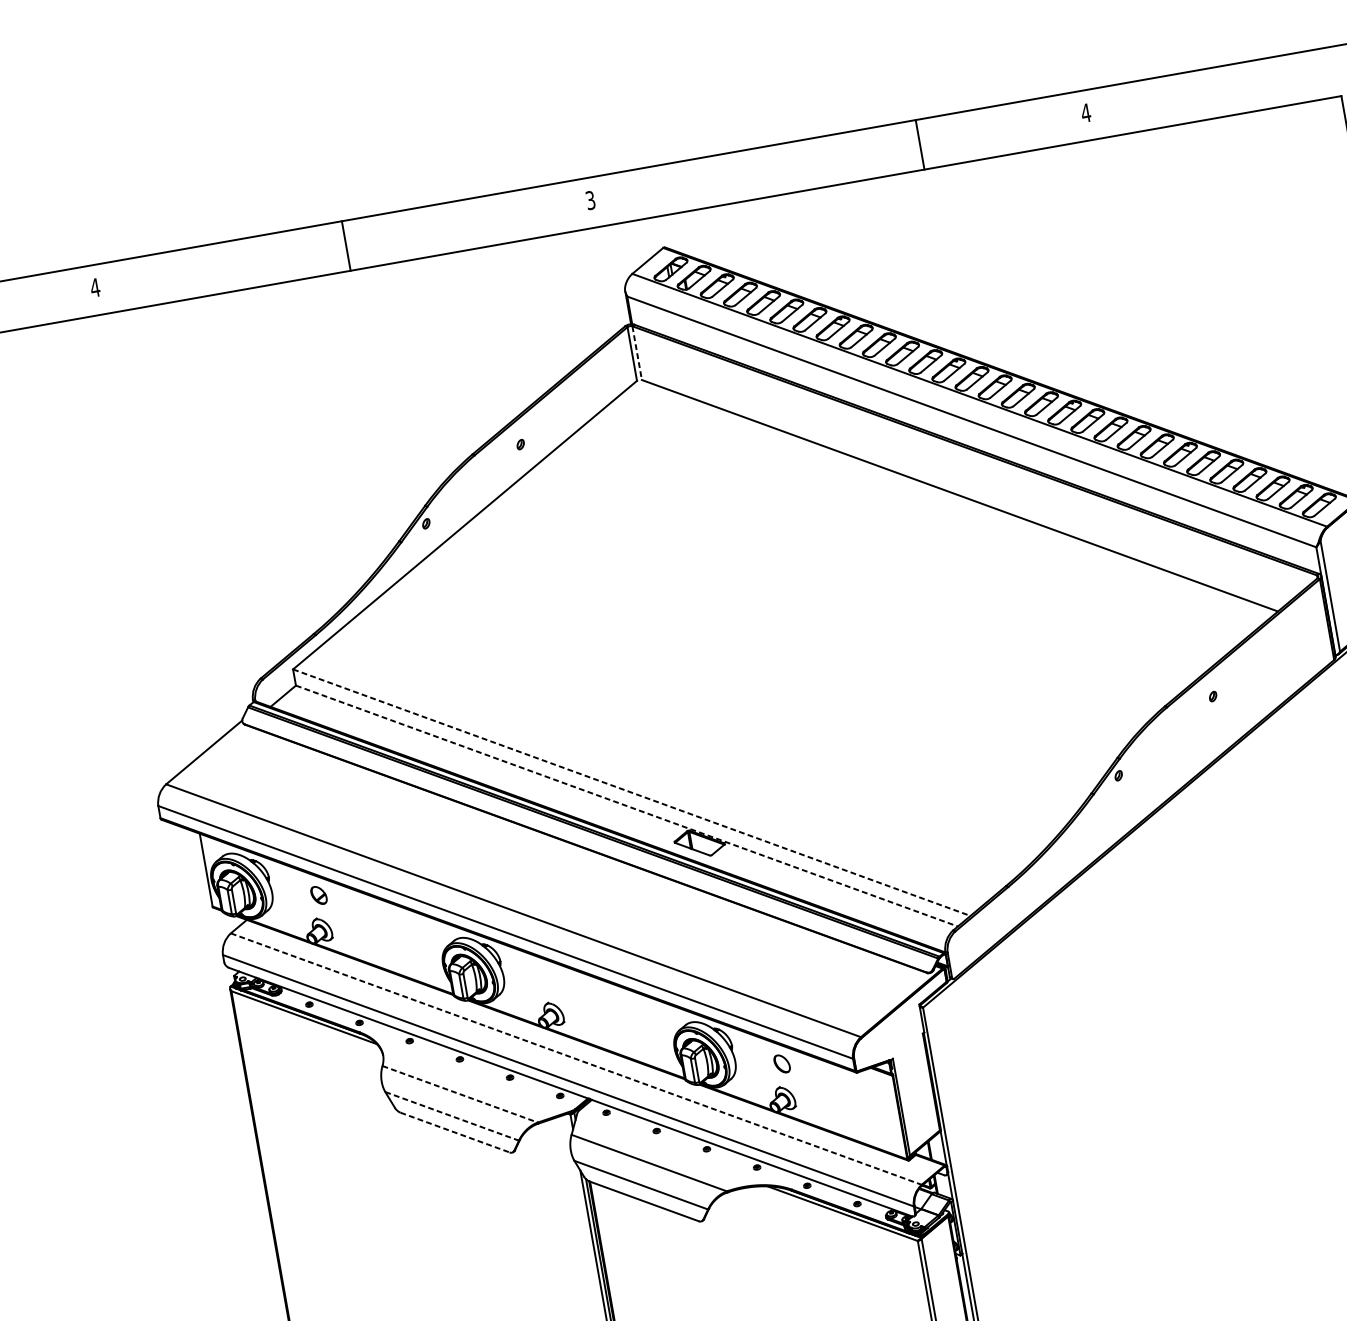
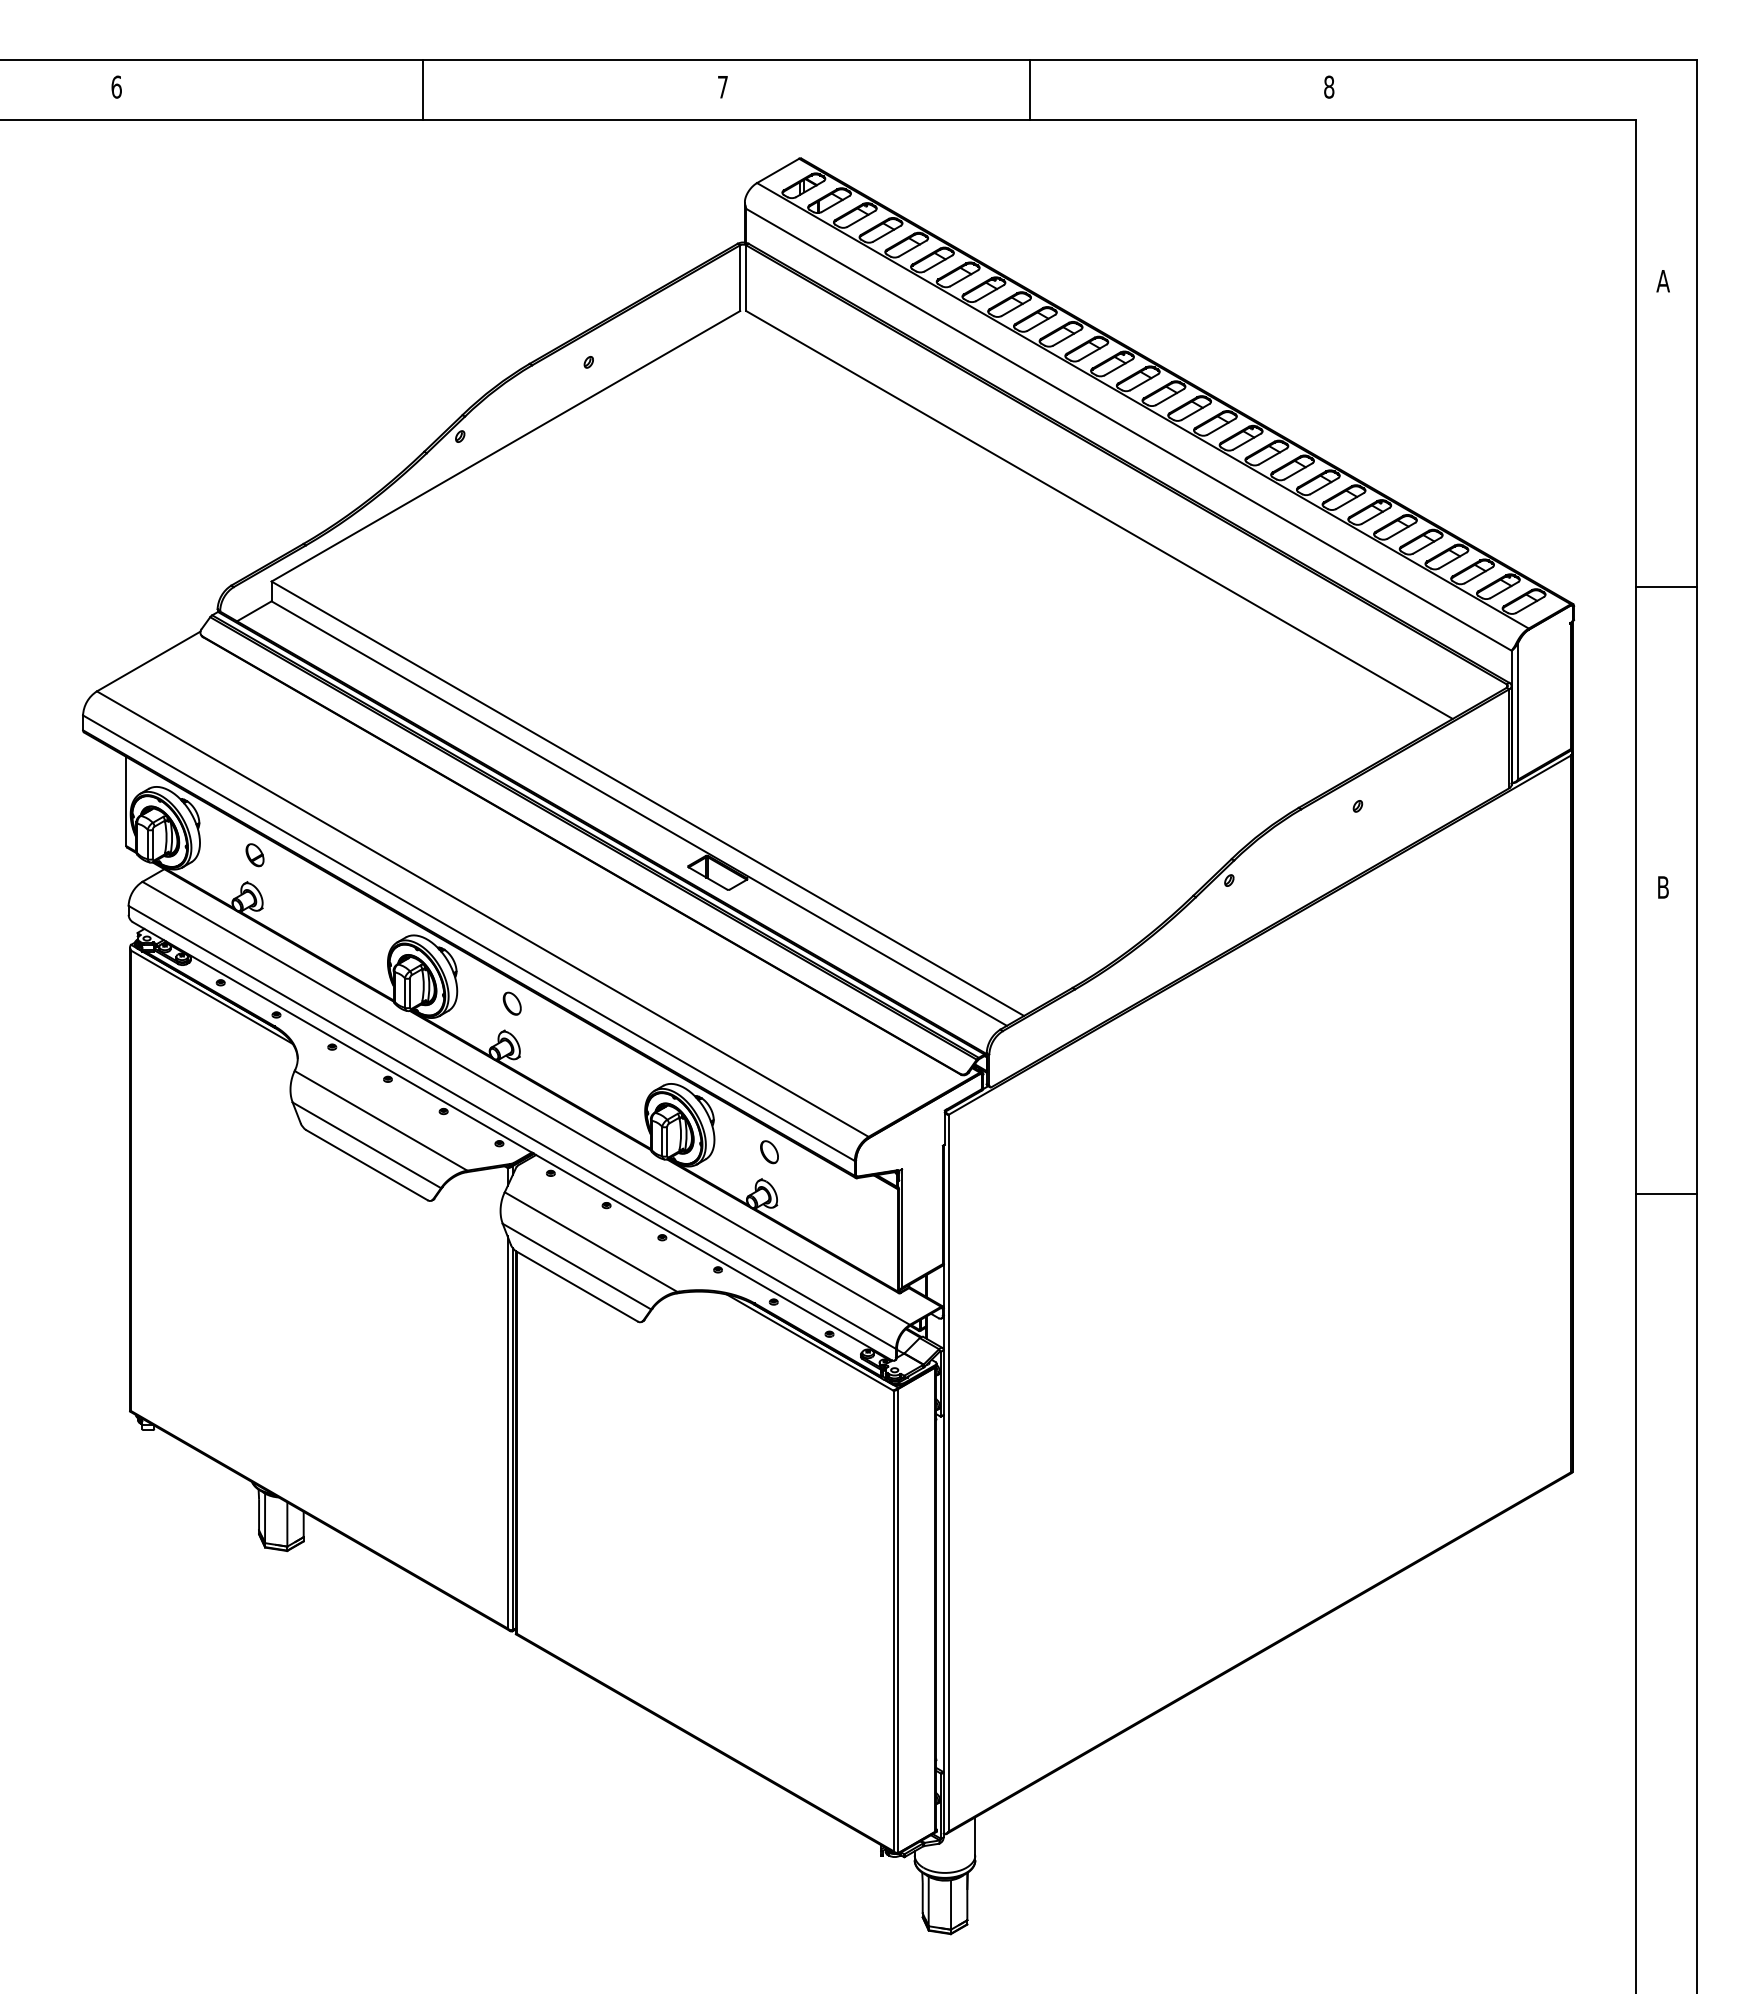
text: (1085, 112) -> (1328, 86), 4 -> 8
line: (919, 144) -> (1029, 89), moved
text: (590, 199) -> (722, 86), 3 -> 7
text: (95, 287) -> (116, 86), 4 -> 6
line: (637, 353) -> (746, 278), dashed -> solid
line: (632, 792) -> (648, 798), dashed -> solid
line: (627, 805) -> (639, 813), dashed -> solid
part: (549, 979) -> (511, 1003), added
line: (576, 1059) -> (526, 1103), dashed -> solid
line: (460, 1093) -> (381, 1120), dashed -> solid
line: (451, 1116) -> (366, 1145), dashed -> solid
line: (454, 1132) -> (366, 1165), dashed -> solid

